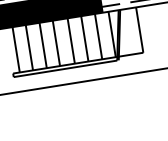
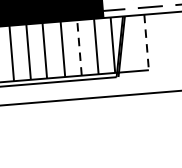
line: (139, 30) -> (146, 42), solid -> dashed
line: (84, 38) -> (79, 47), solid -> dashed

